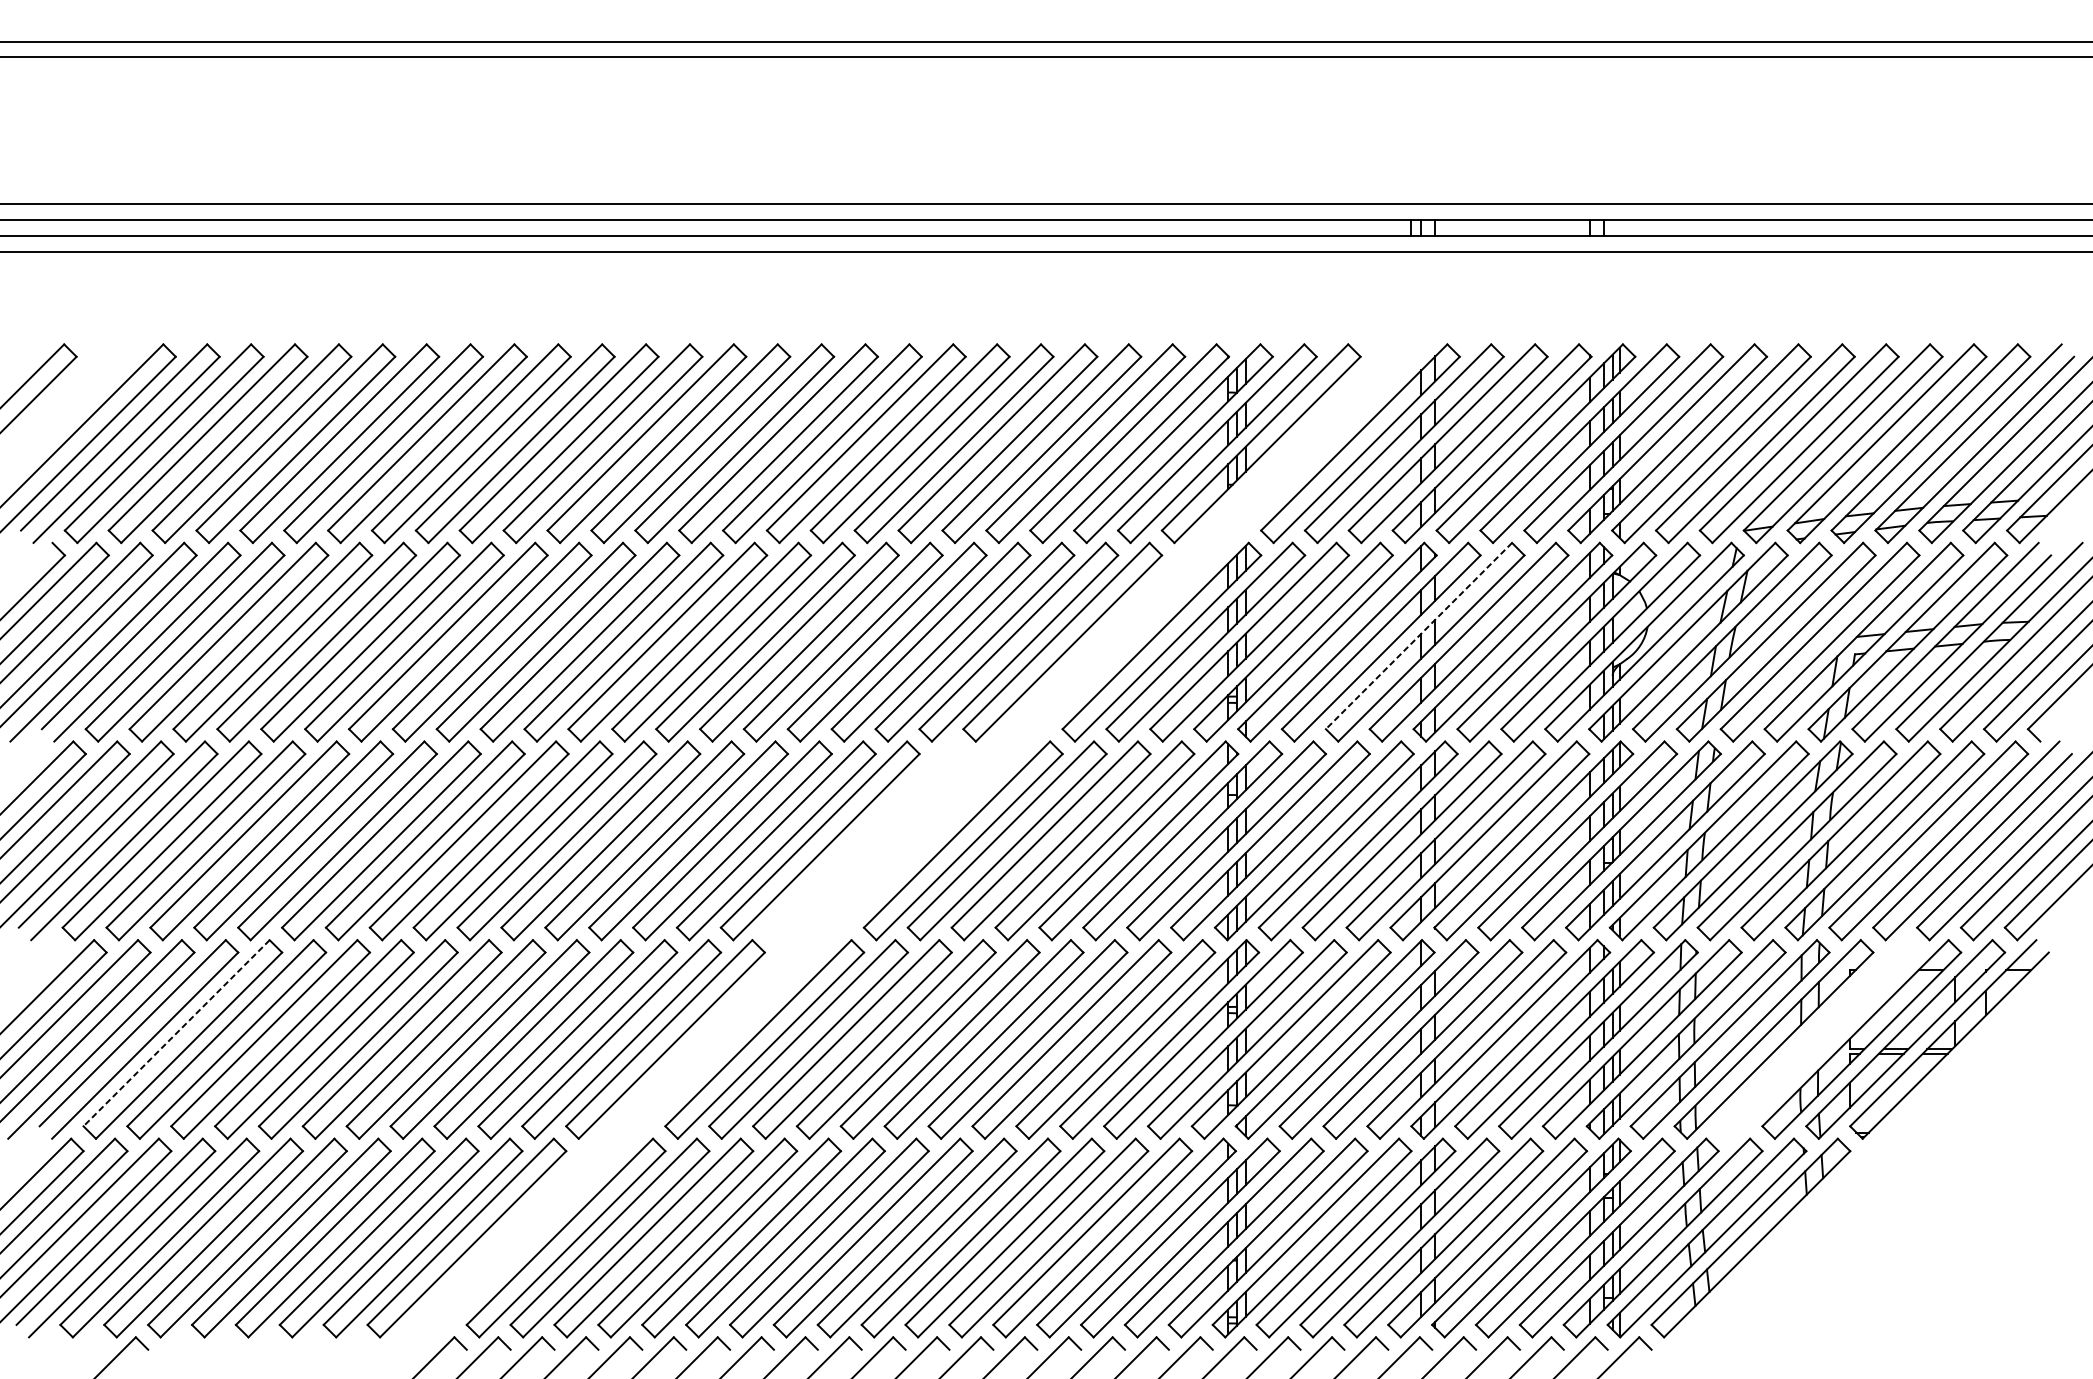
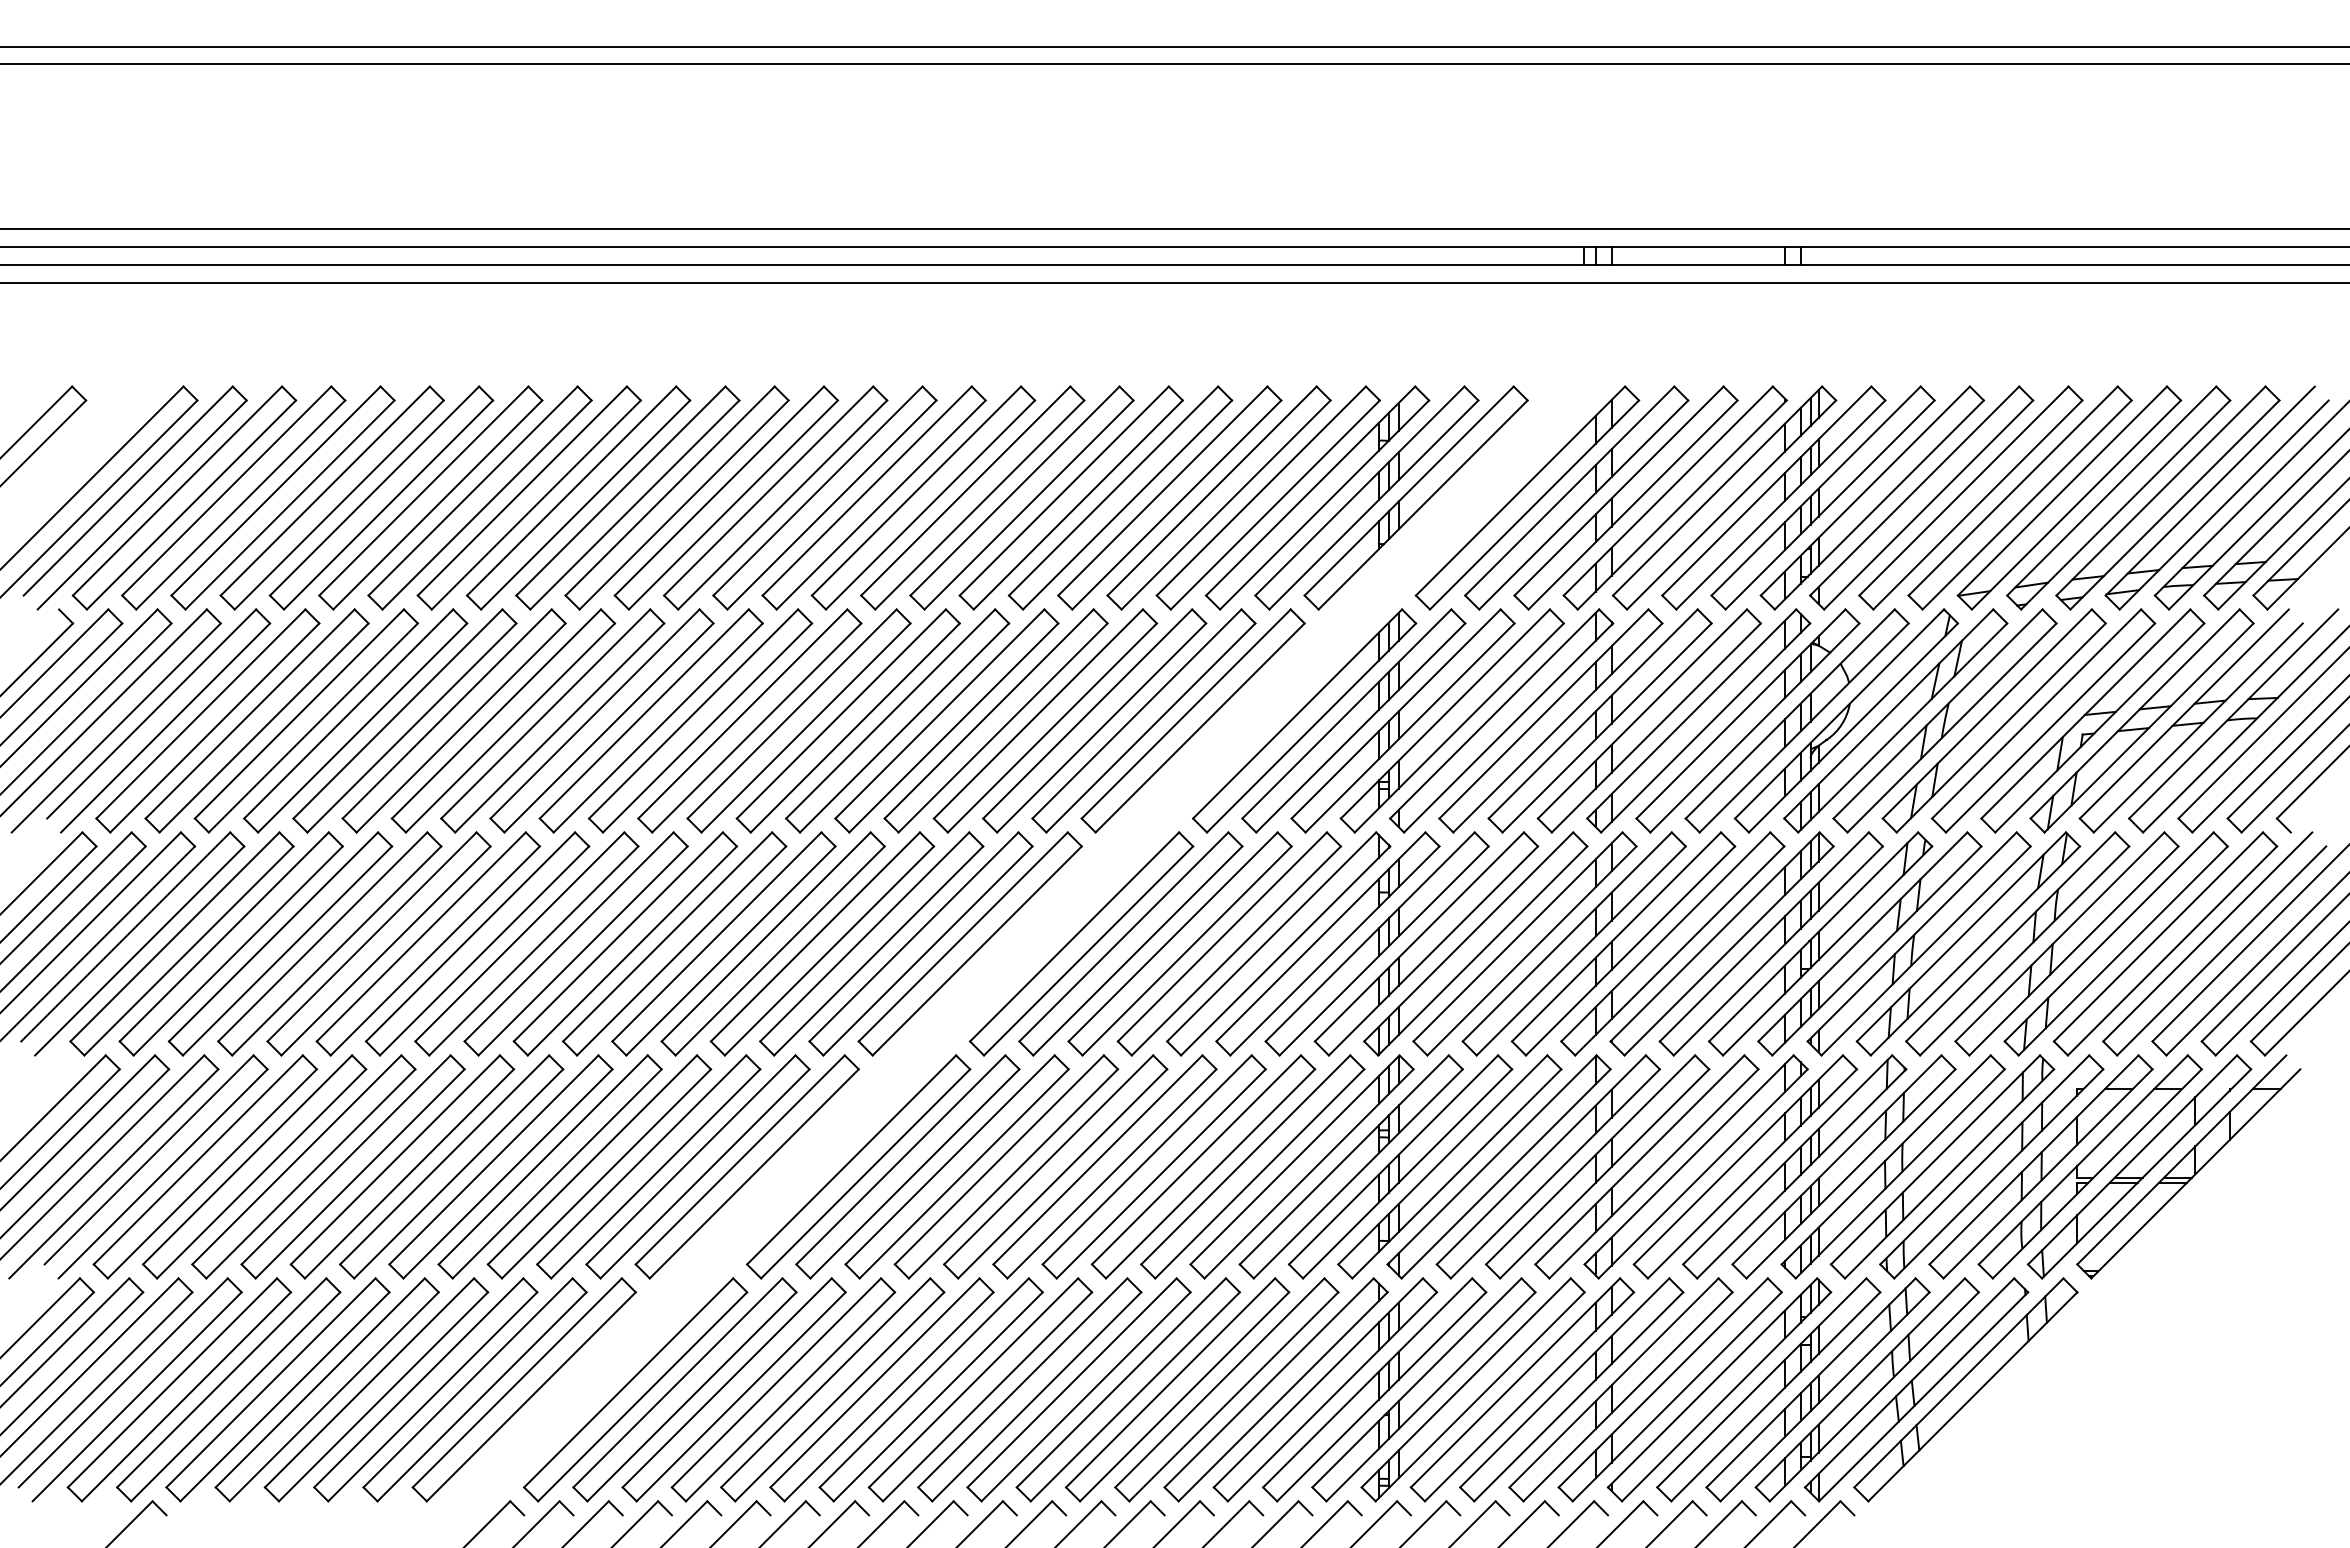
line: (1419, 636) -> (1593, 714), dashed -> solid
part: (863, 840) -> (969, 943), added
line: (176, 1032) -> (198, 1159), dashed -> solid
part: (1817, 1039) -> (2040, 1166), added

